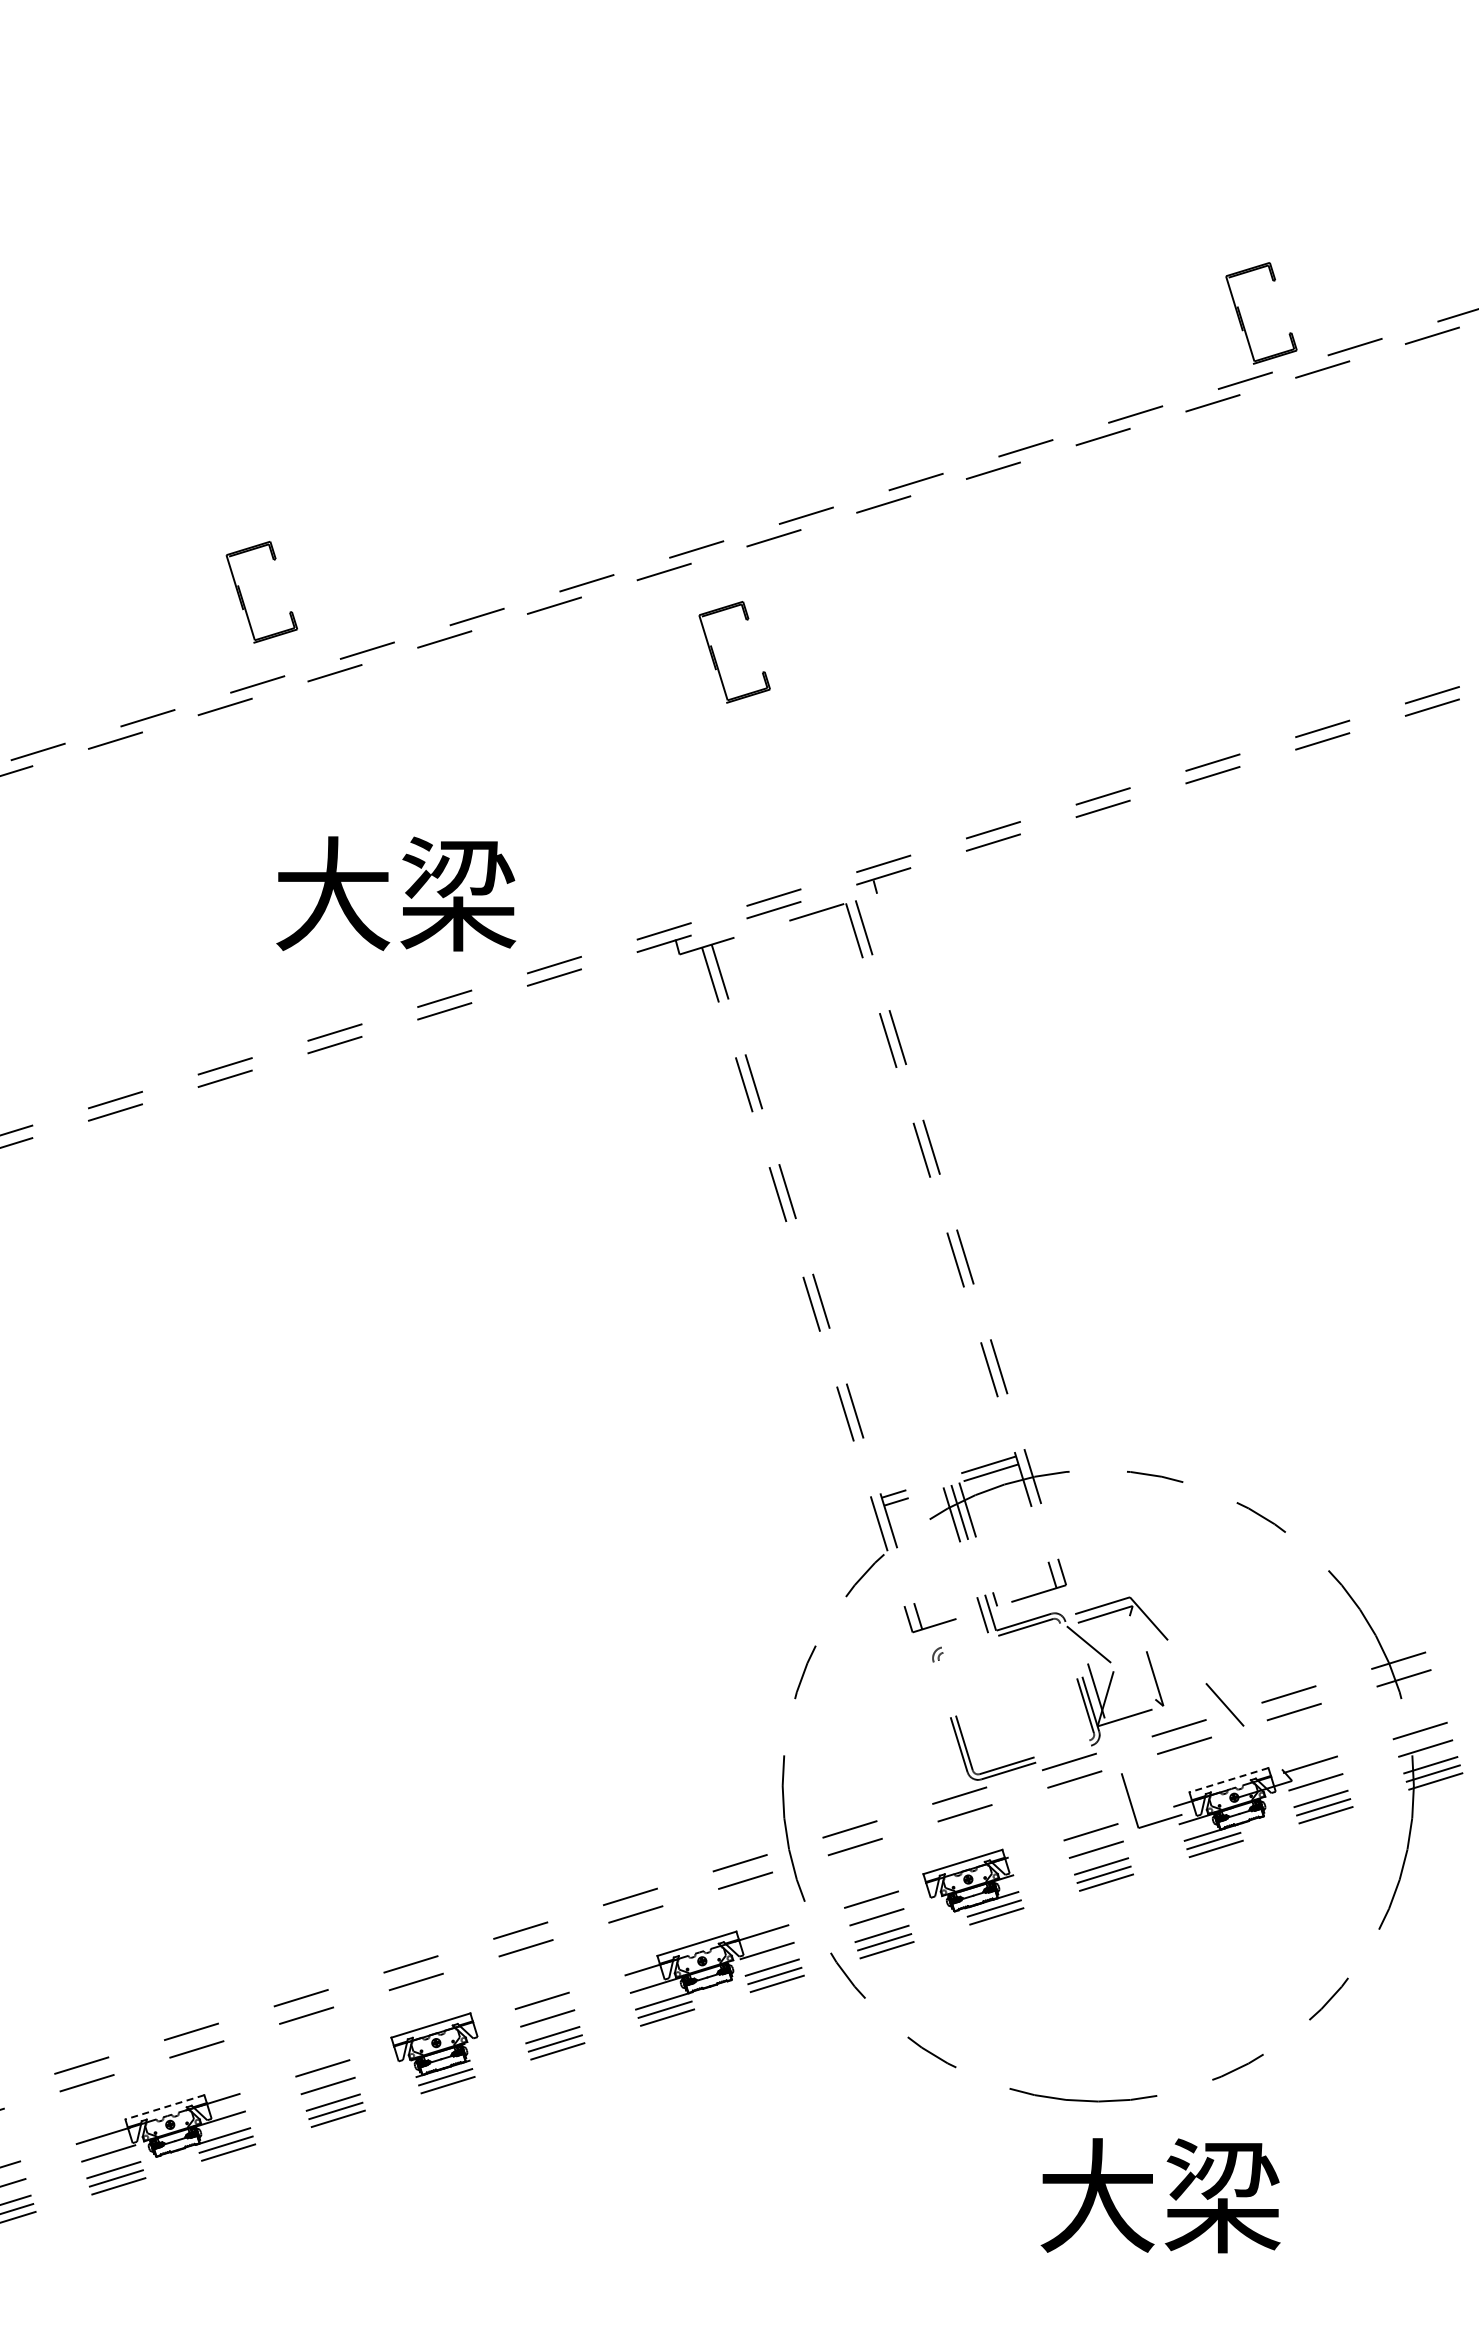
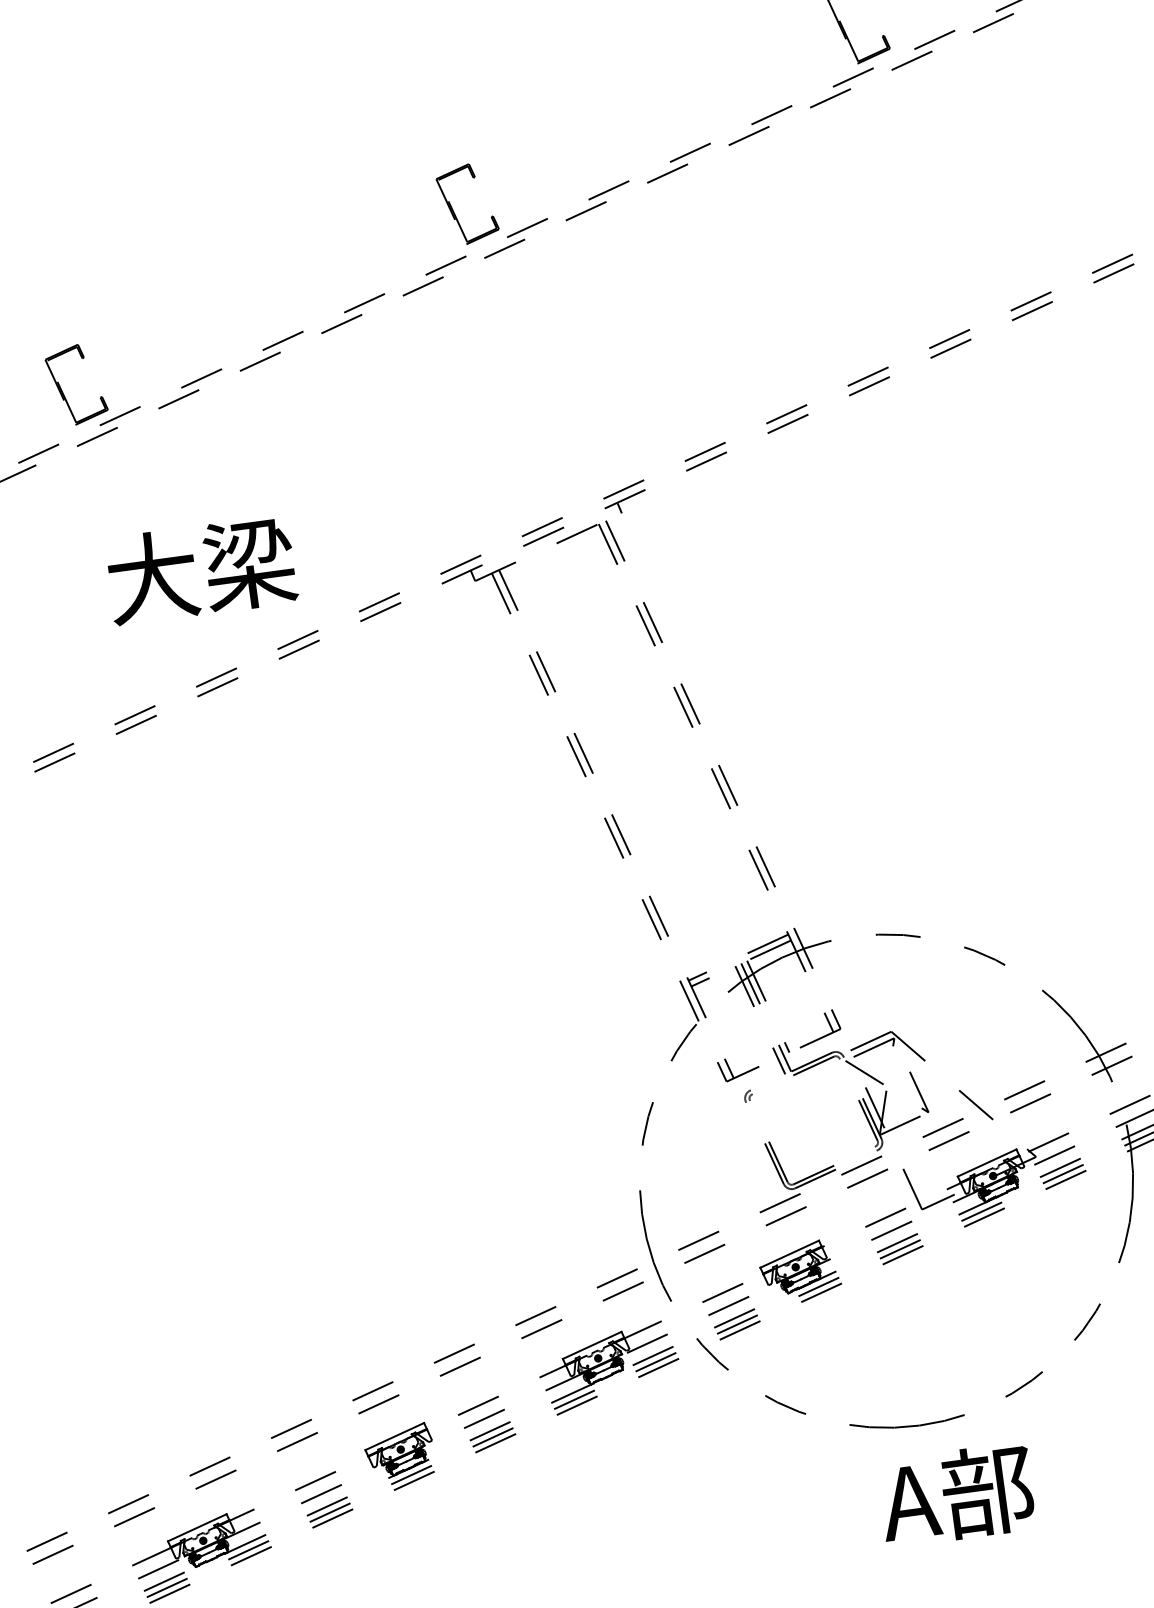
part: (243, 599) -> (63, 392), moved
part: (715, 656) -> (453, 209), moved
text: (395, 893) -> (200, 570), moved
line: (1228, 1780) -> (986, 1163), dashed -> solid
line: (164, 2107) -> (197, 1527), dashed -> solid
text: (1157, 2195) -> (975, 1492), 大梁 -> A部

